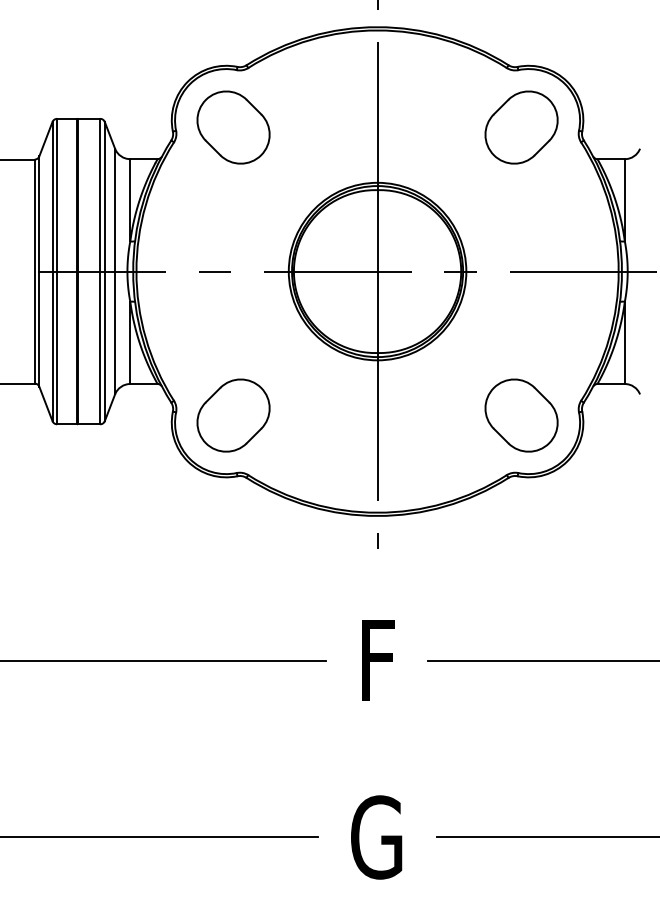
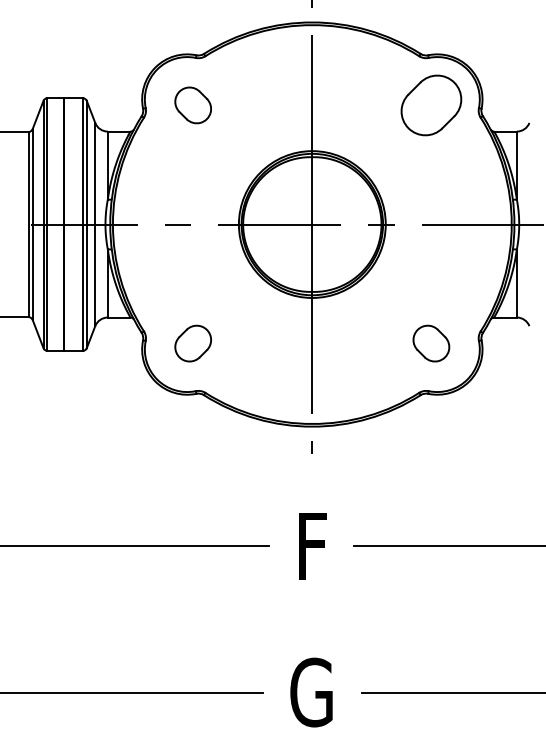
part: (233, 127) -> (193, 105), size x0.6
part: (233, 415) -> (193, 343), size x0.6
part: (521, 415) -> (431, 343), size x0.6

